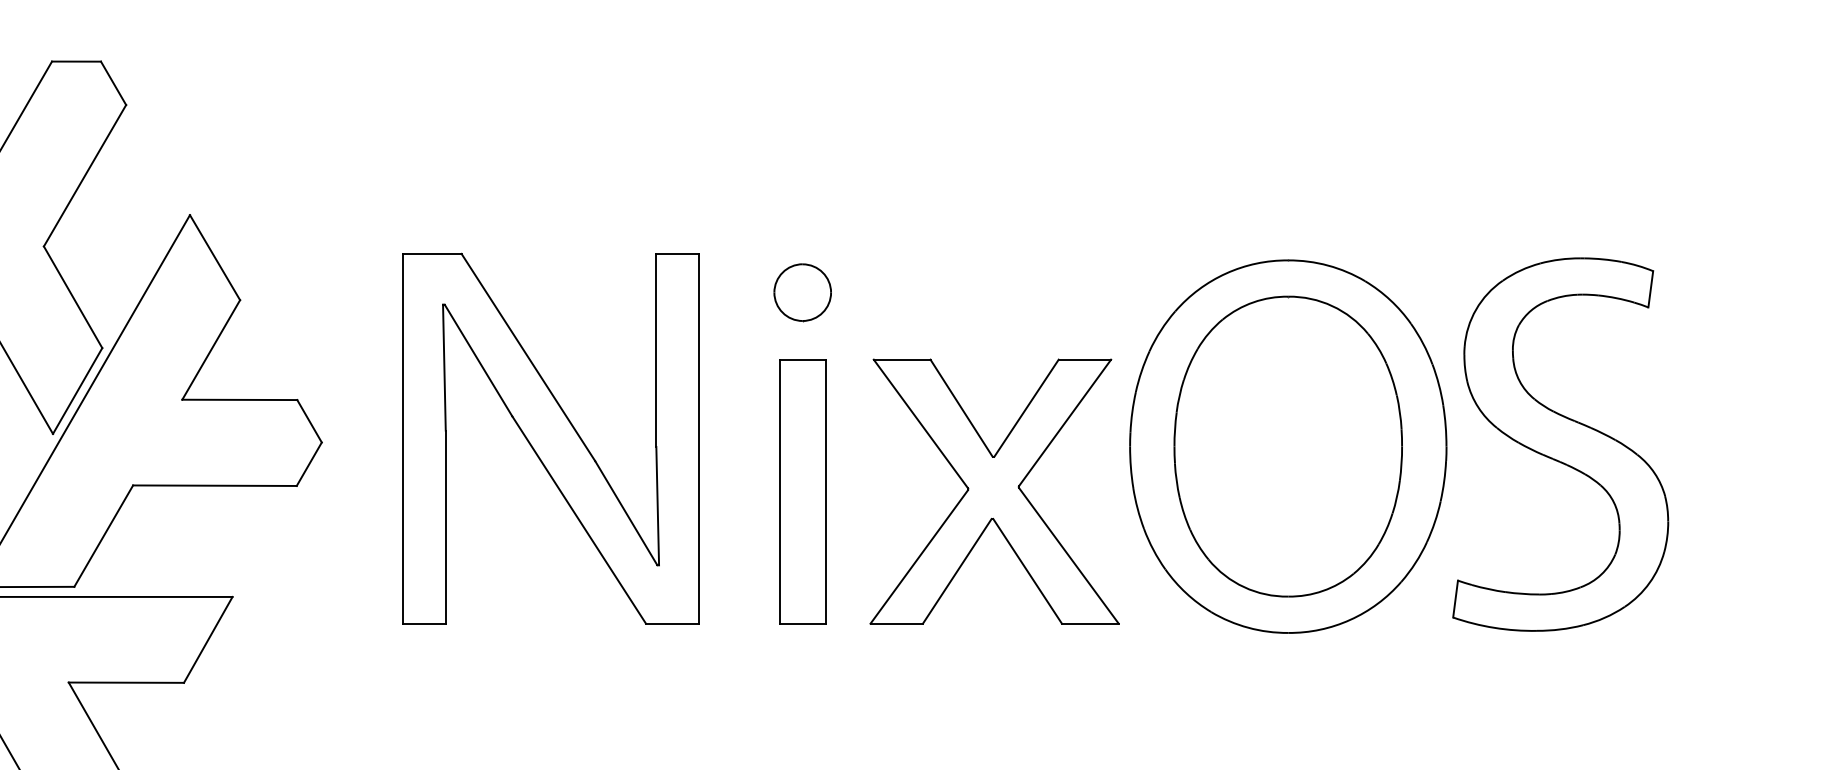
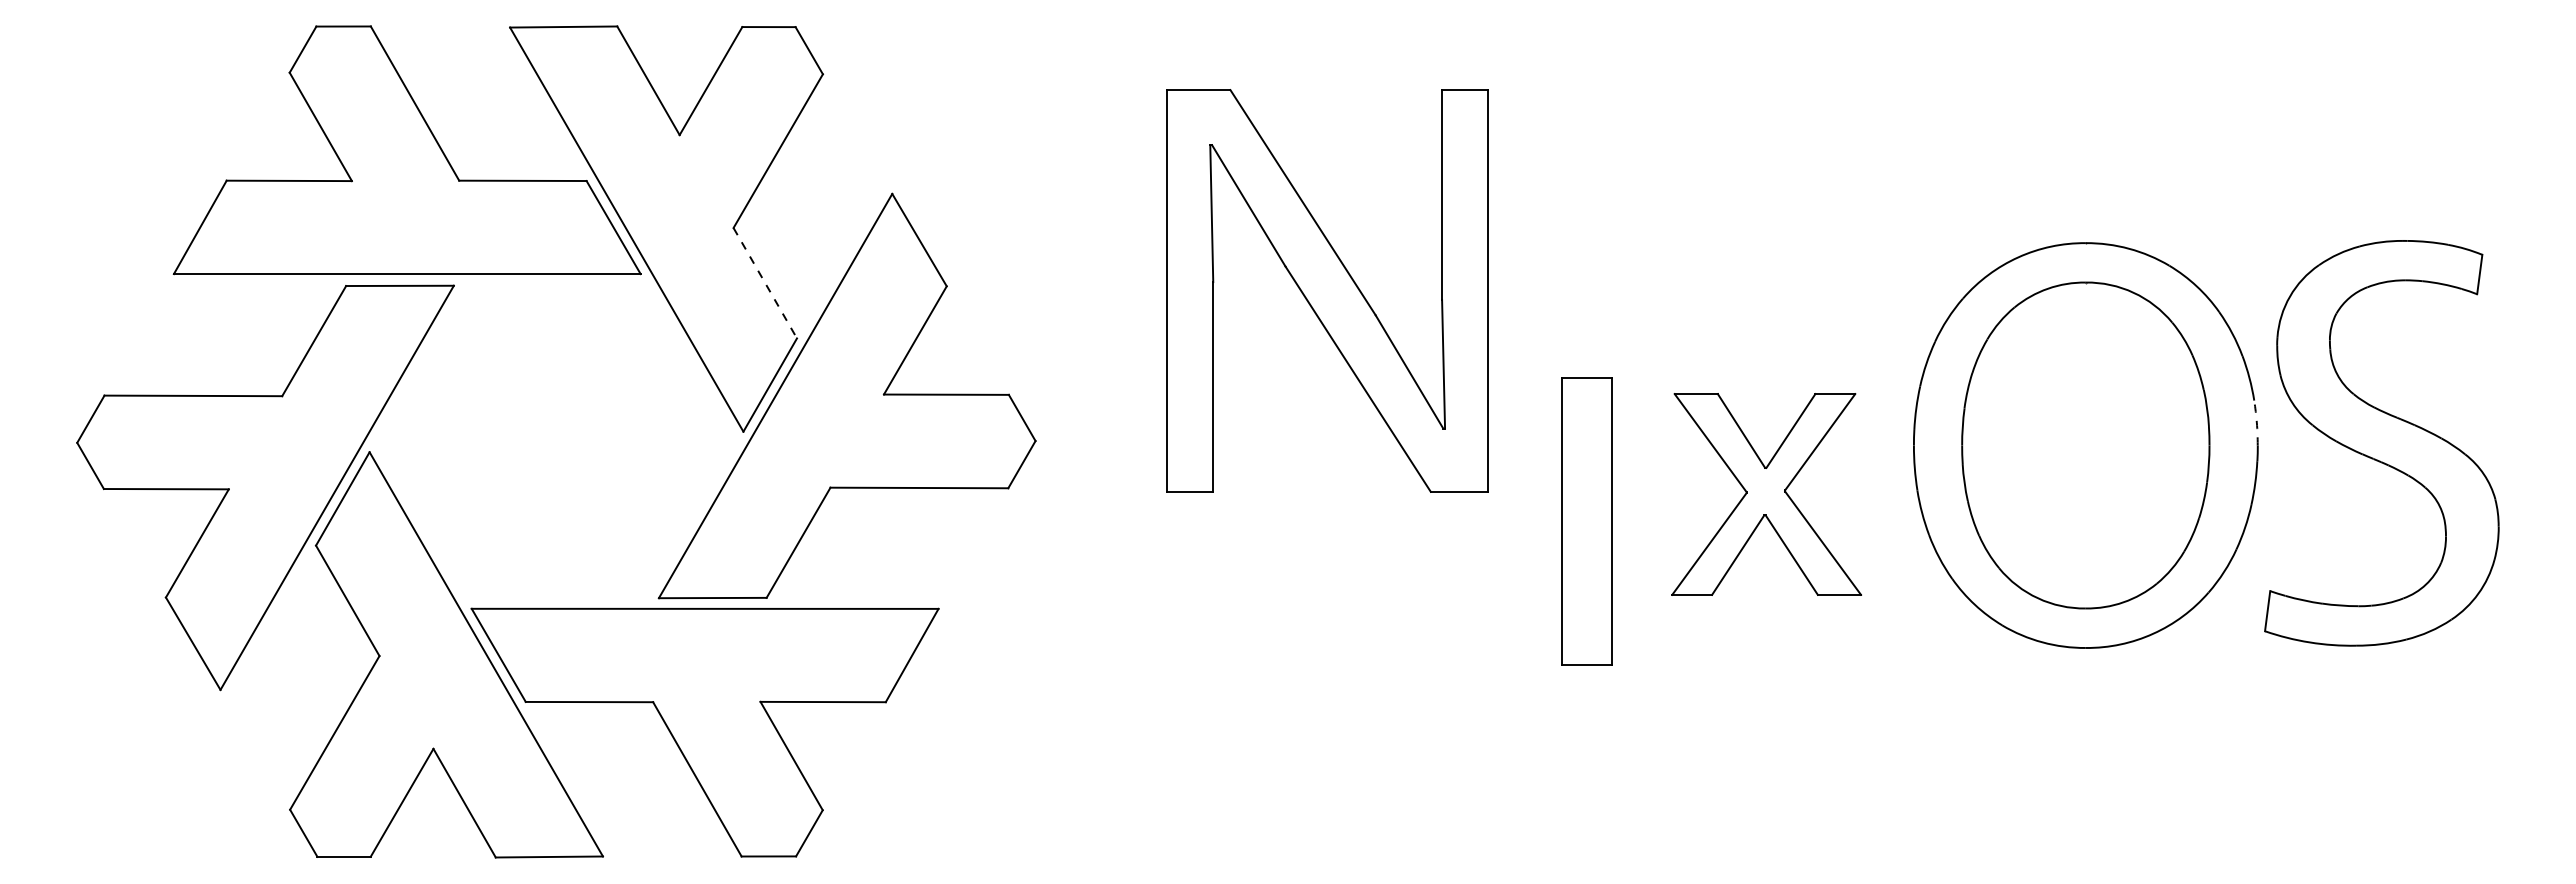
part: (802, 292) -> (1557, 278), removed
line: (73, 297) -> (765, 283), solid -> dashed
arc: (1445, 425) -> (2256, 422), solid -> dashed
part: (550, 438) -> (1327, 290), moved
part: (802, 491) -> (1586, 521), moved
part: (994, 491) -> (1766, 494), size x0.7

